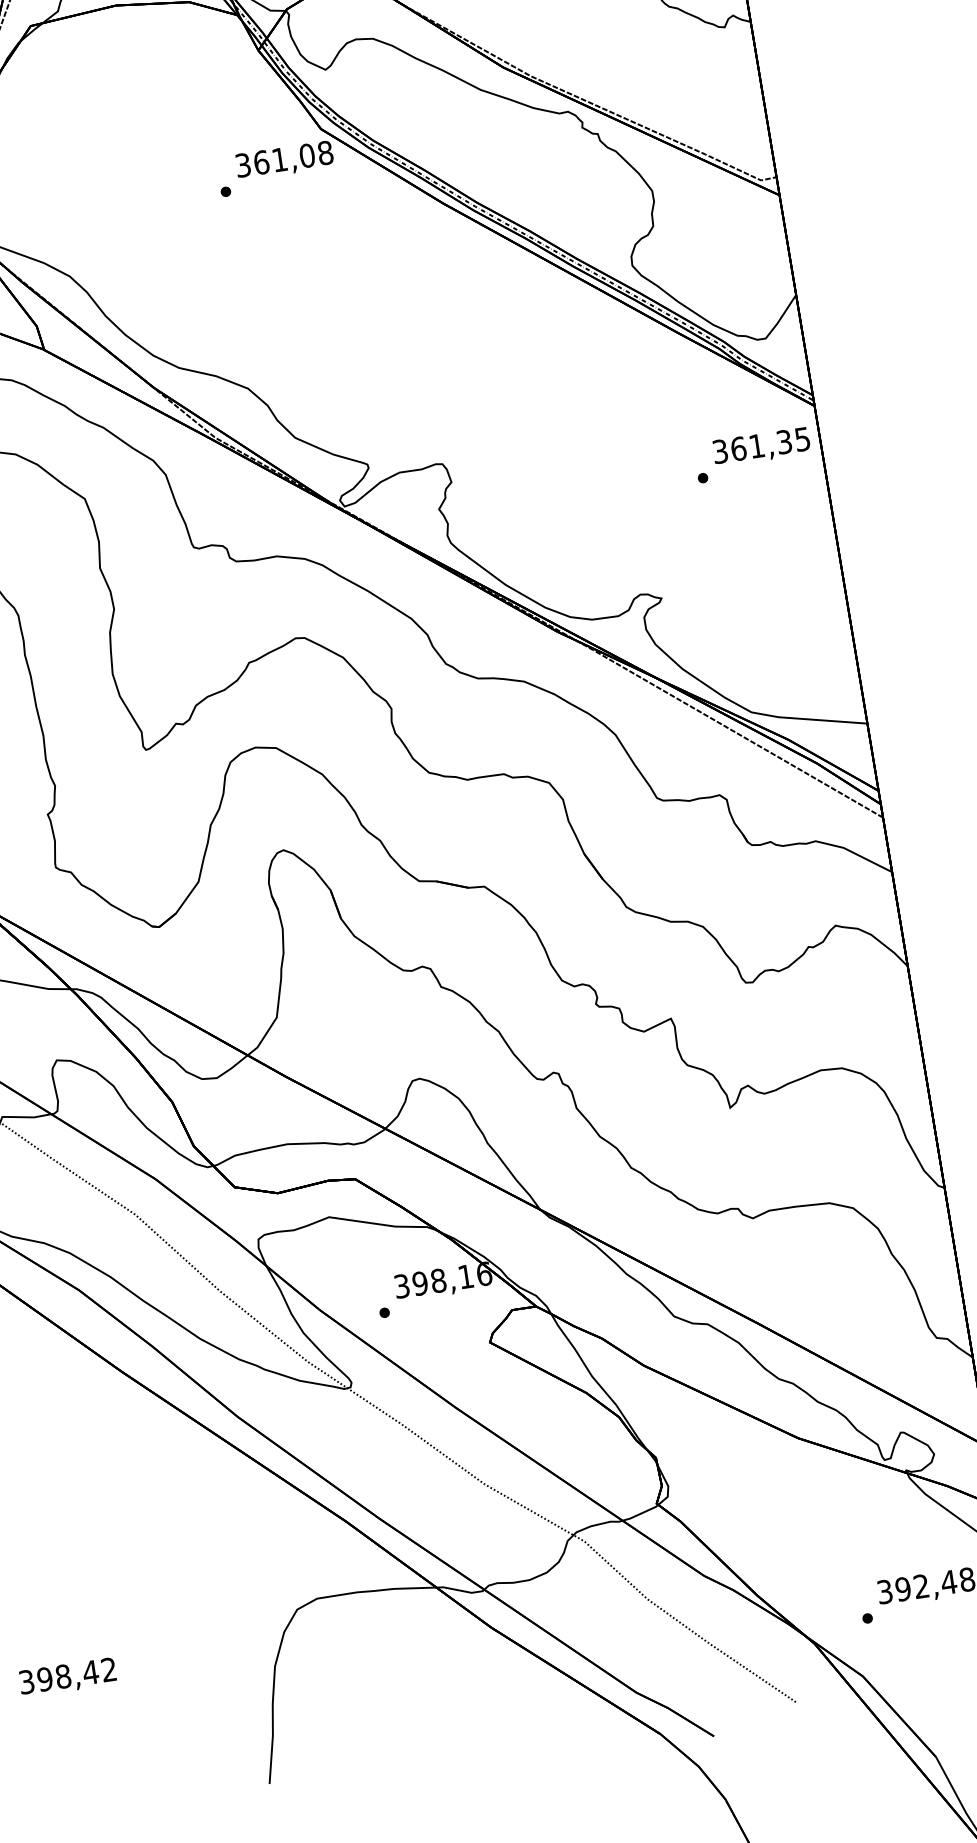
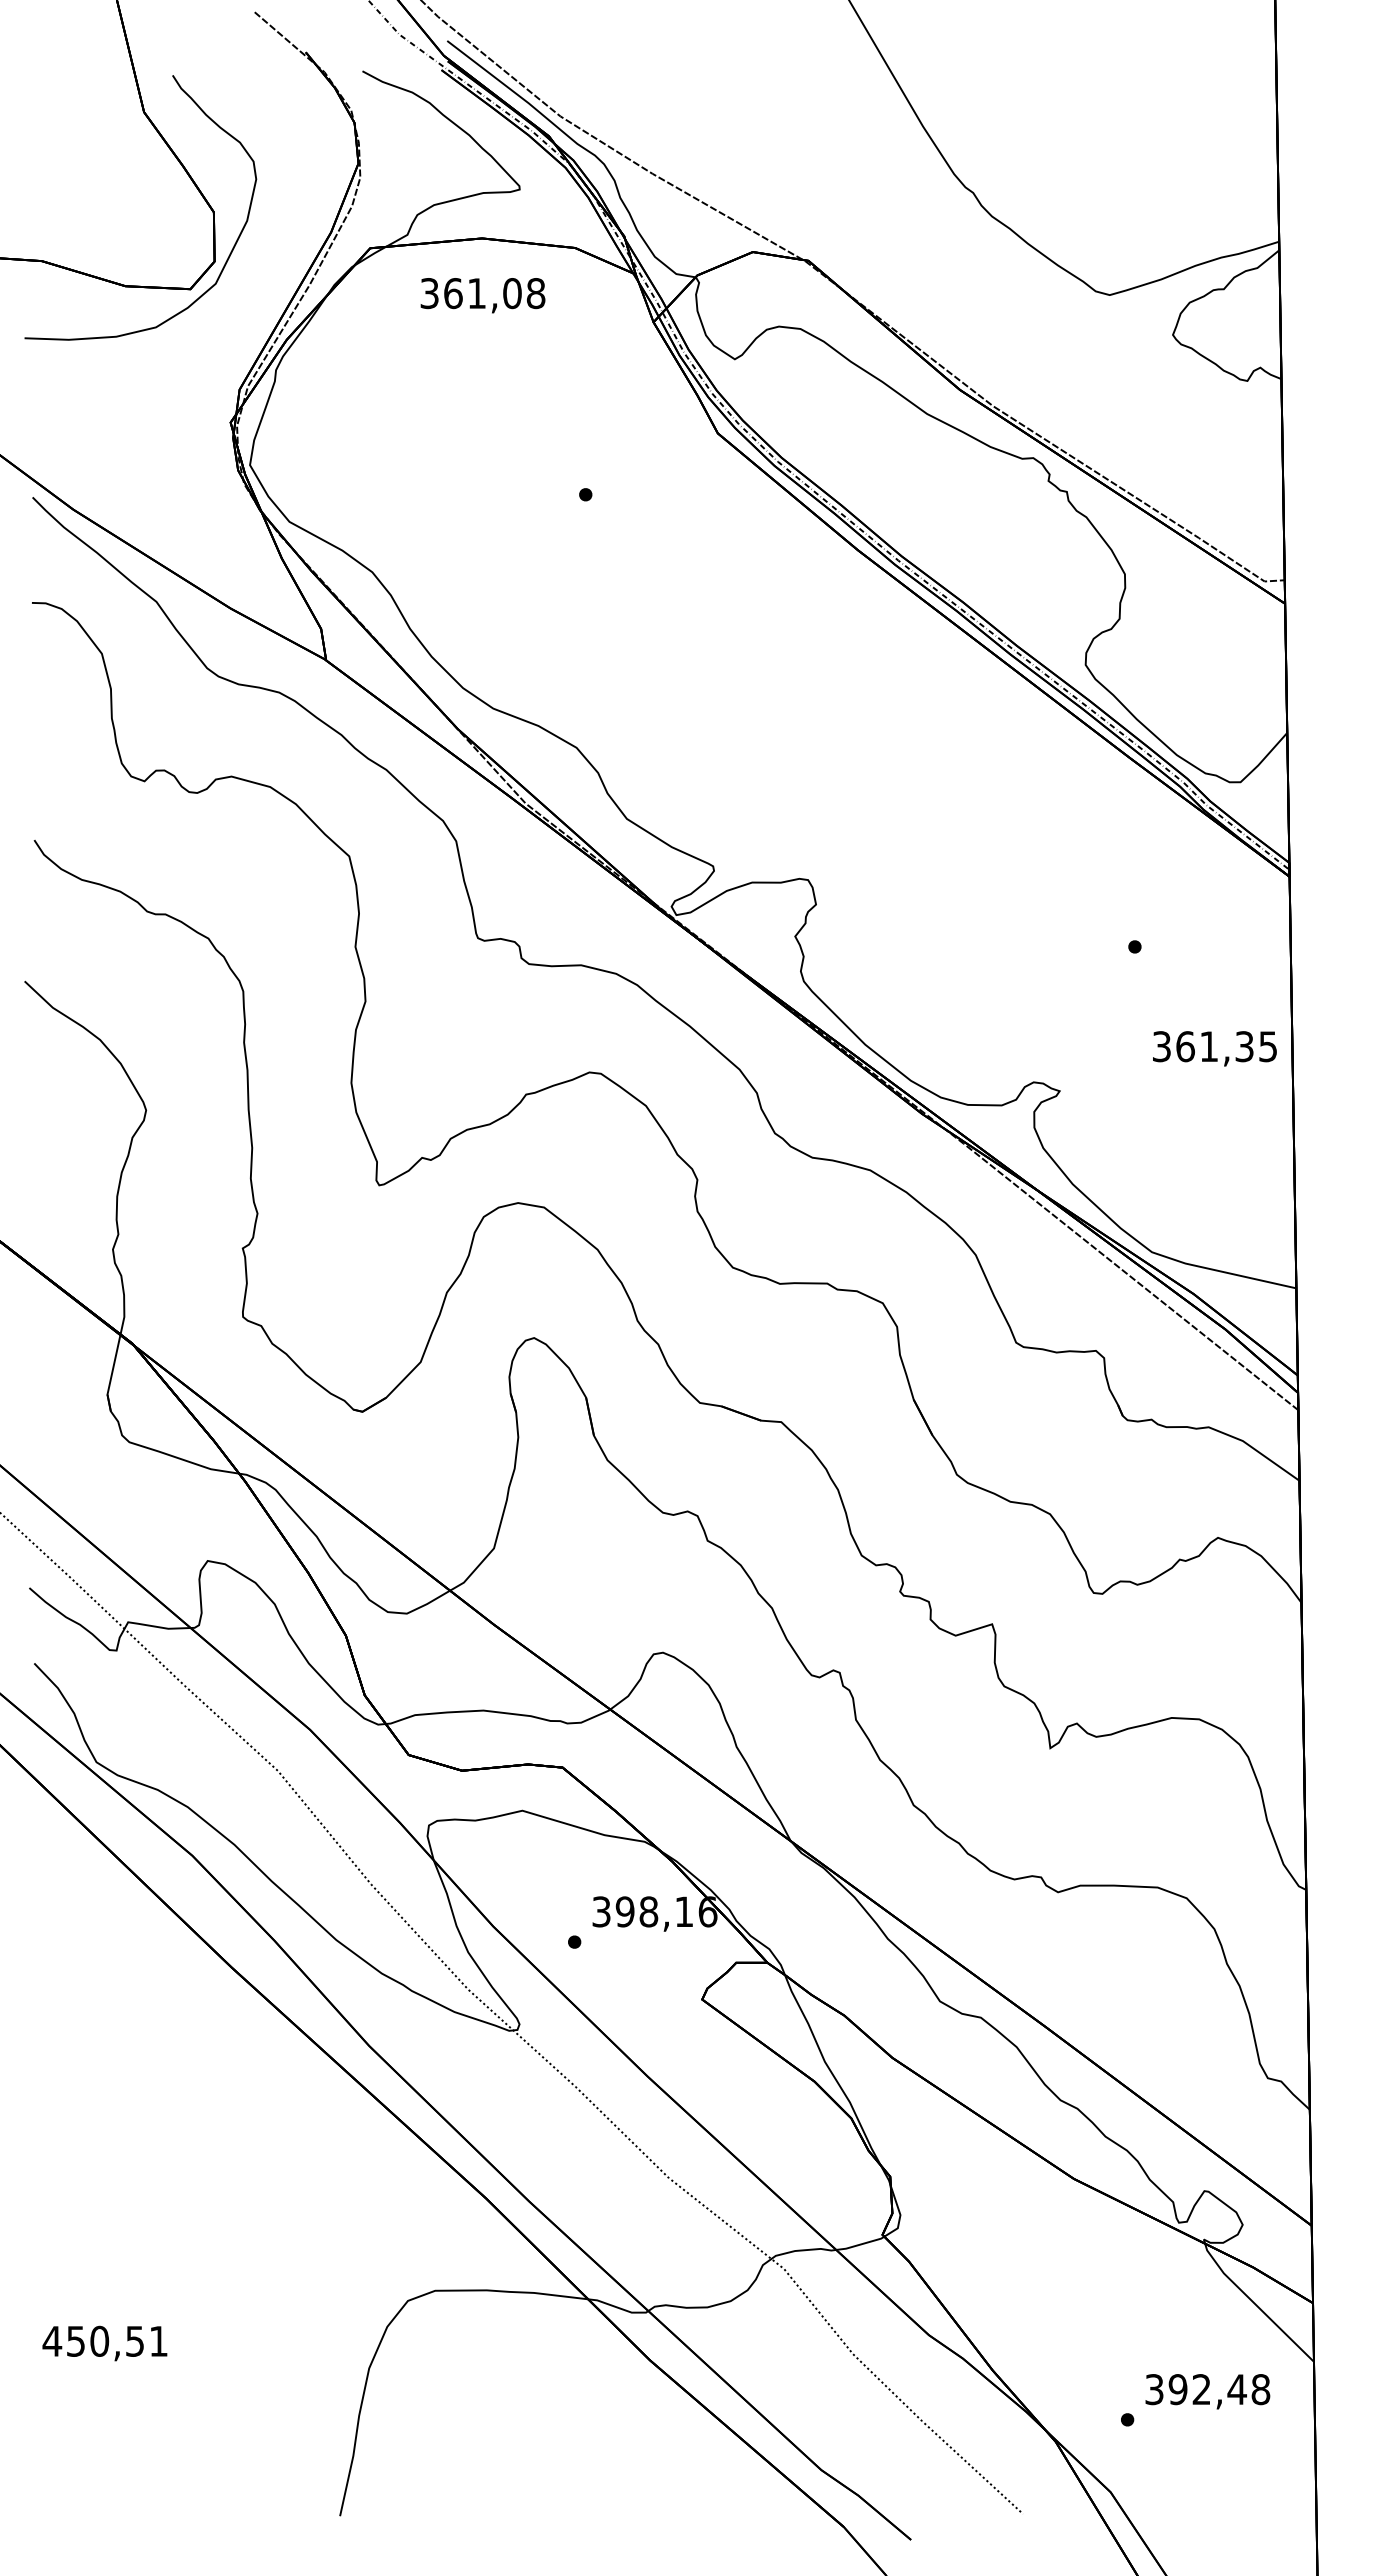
text: (284, 160) -> (482, 295), moved
text: (761, 446) -> (1214, 1048), moved
text: (67, 1675) -> (104, 2340), 398,42 -> 450,51

